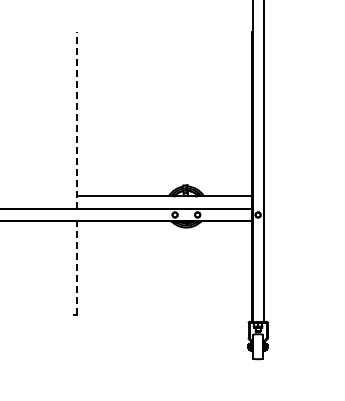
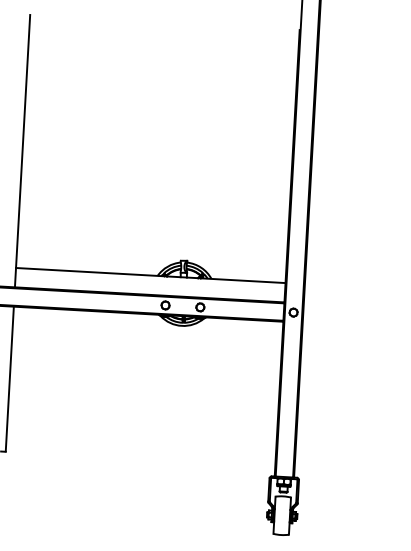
line: (77, 119) -> (23, 149), dashed -> solid
line: (77, 268) -> (10, 379), dashed -> solid

